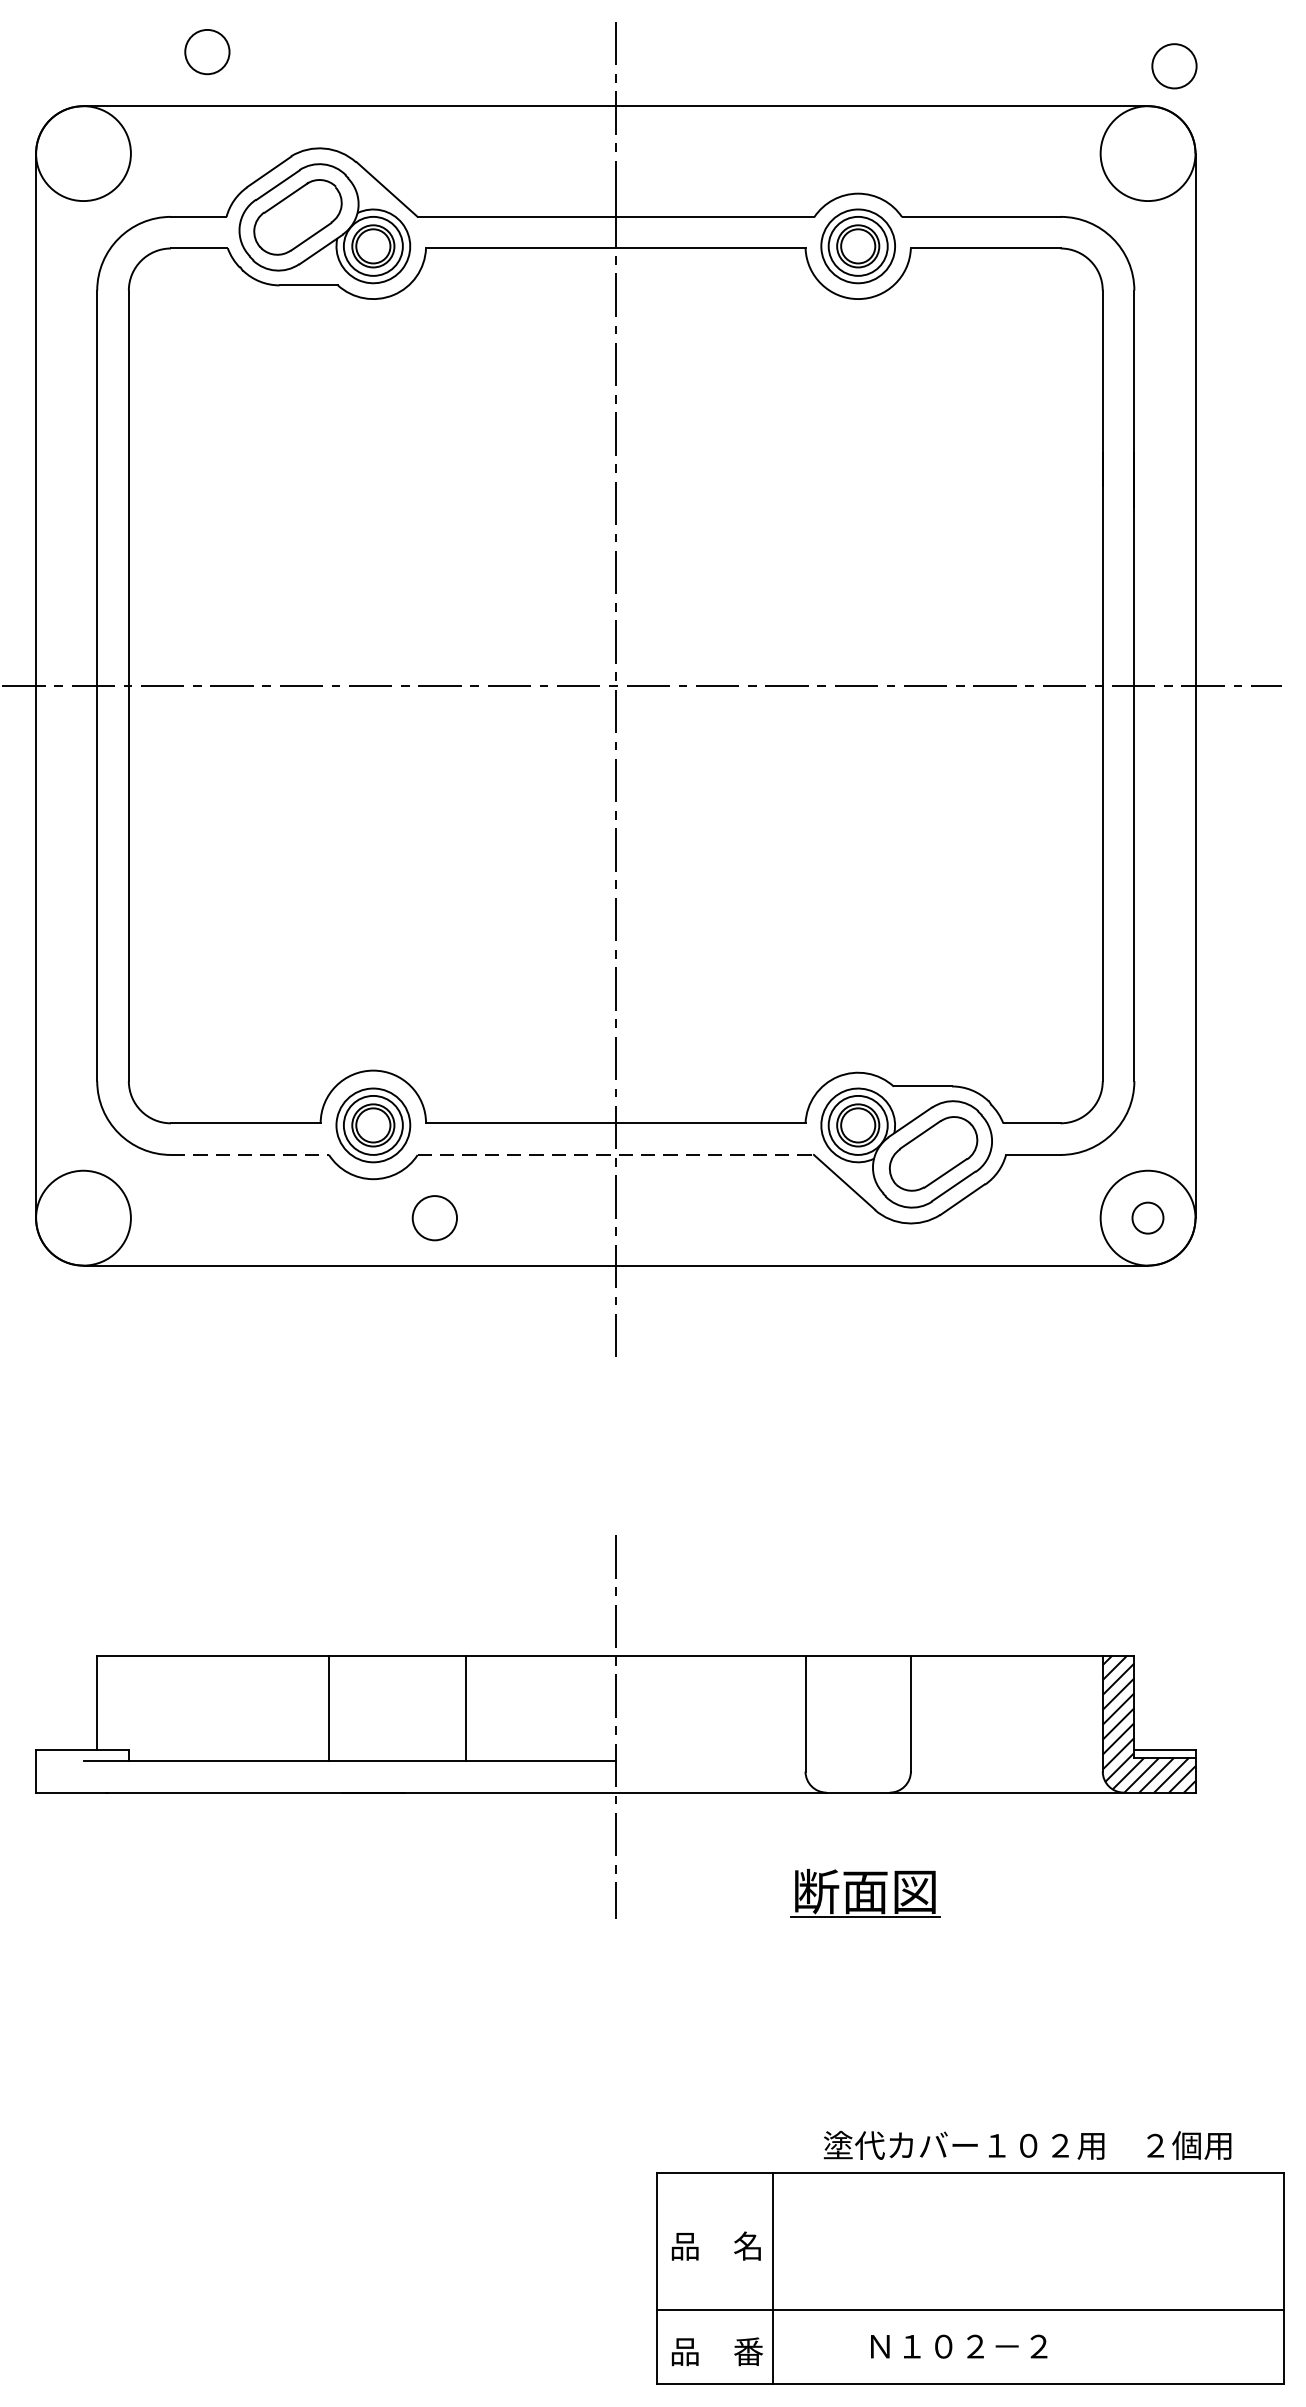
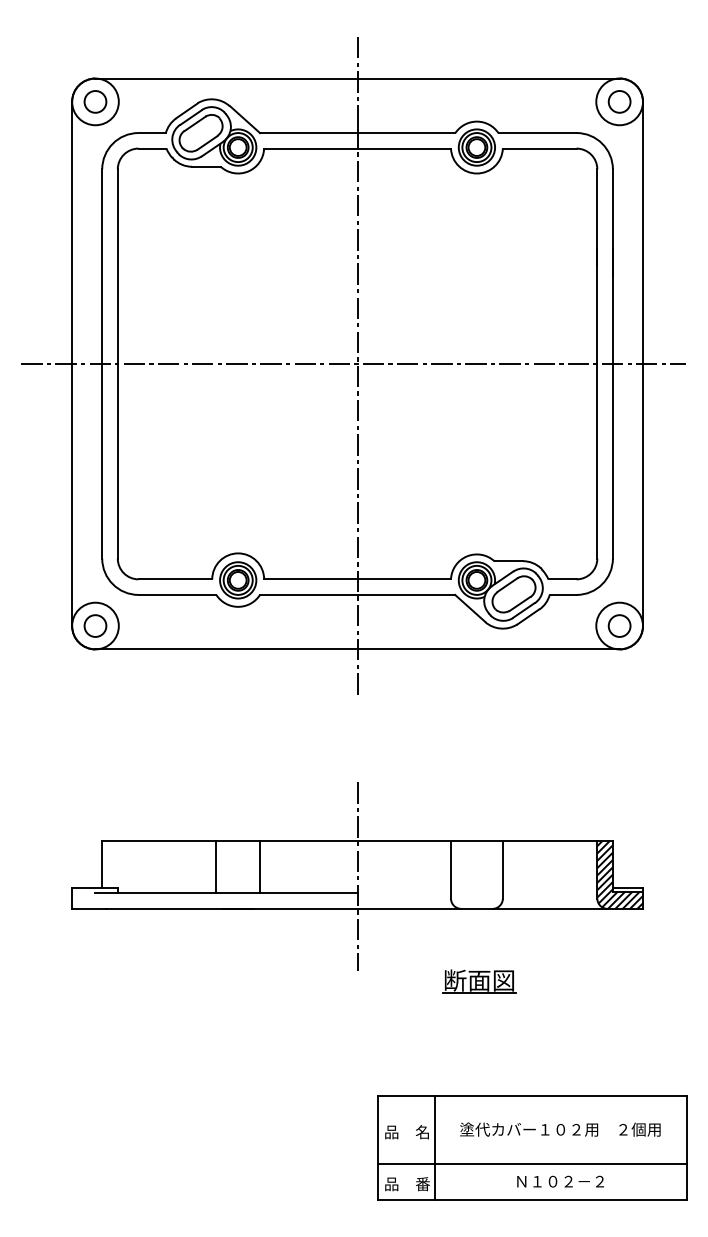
circle: (207, 51) -> (95, 101), moved
circle: (1174, 65) -> (619, 101), moved
line: (250, 1154) -> (177, 594), dashed -> solid
line: (615, 1154) -> (357, 594), dashed -> solid
circle: (434, 1217) -> (95, 625), moved
circle: (1147, 1217) -> (619, 625), size x1.43
line: (467, 1708) -> (260, 867), moved
part: (865, 1893) -> (479, 981), moved
text: (1027, 2145) -> (560, 1129), moved
text: (958, 2346) -> (560, 1181), moved

